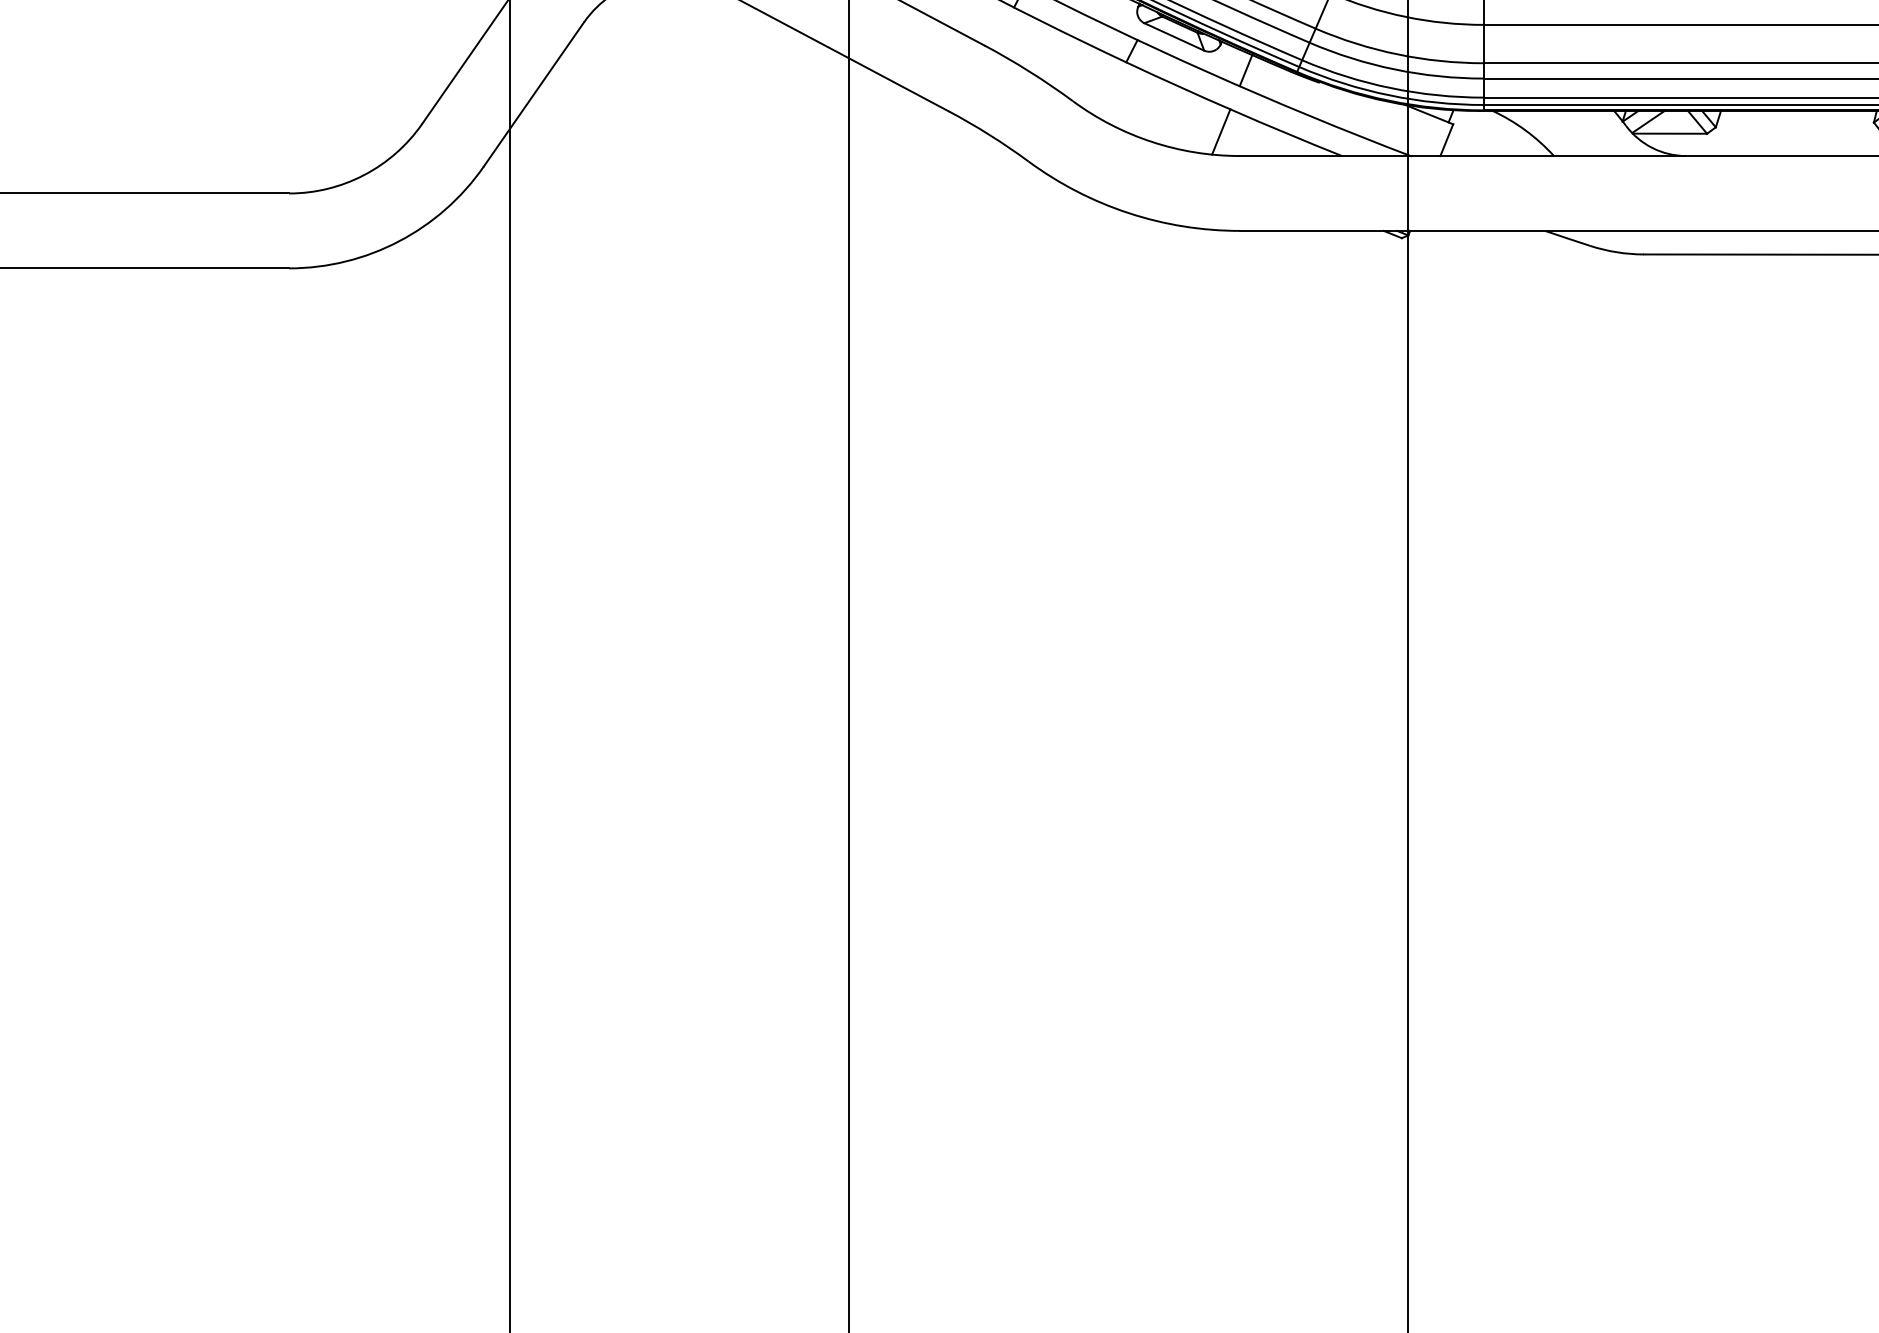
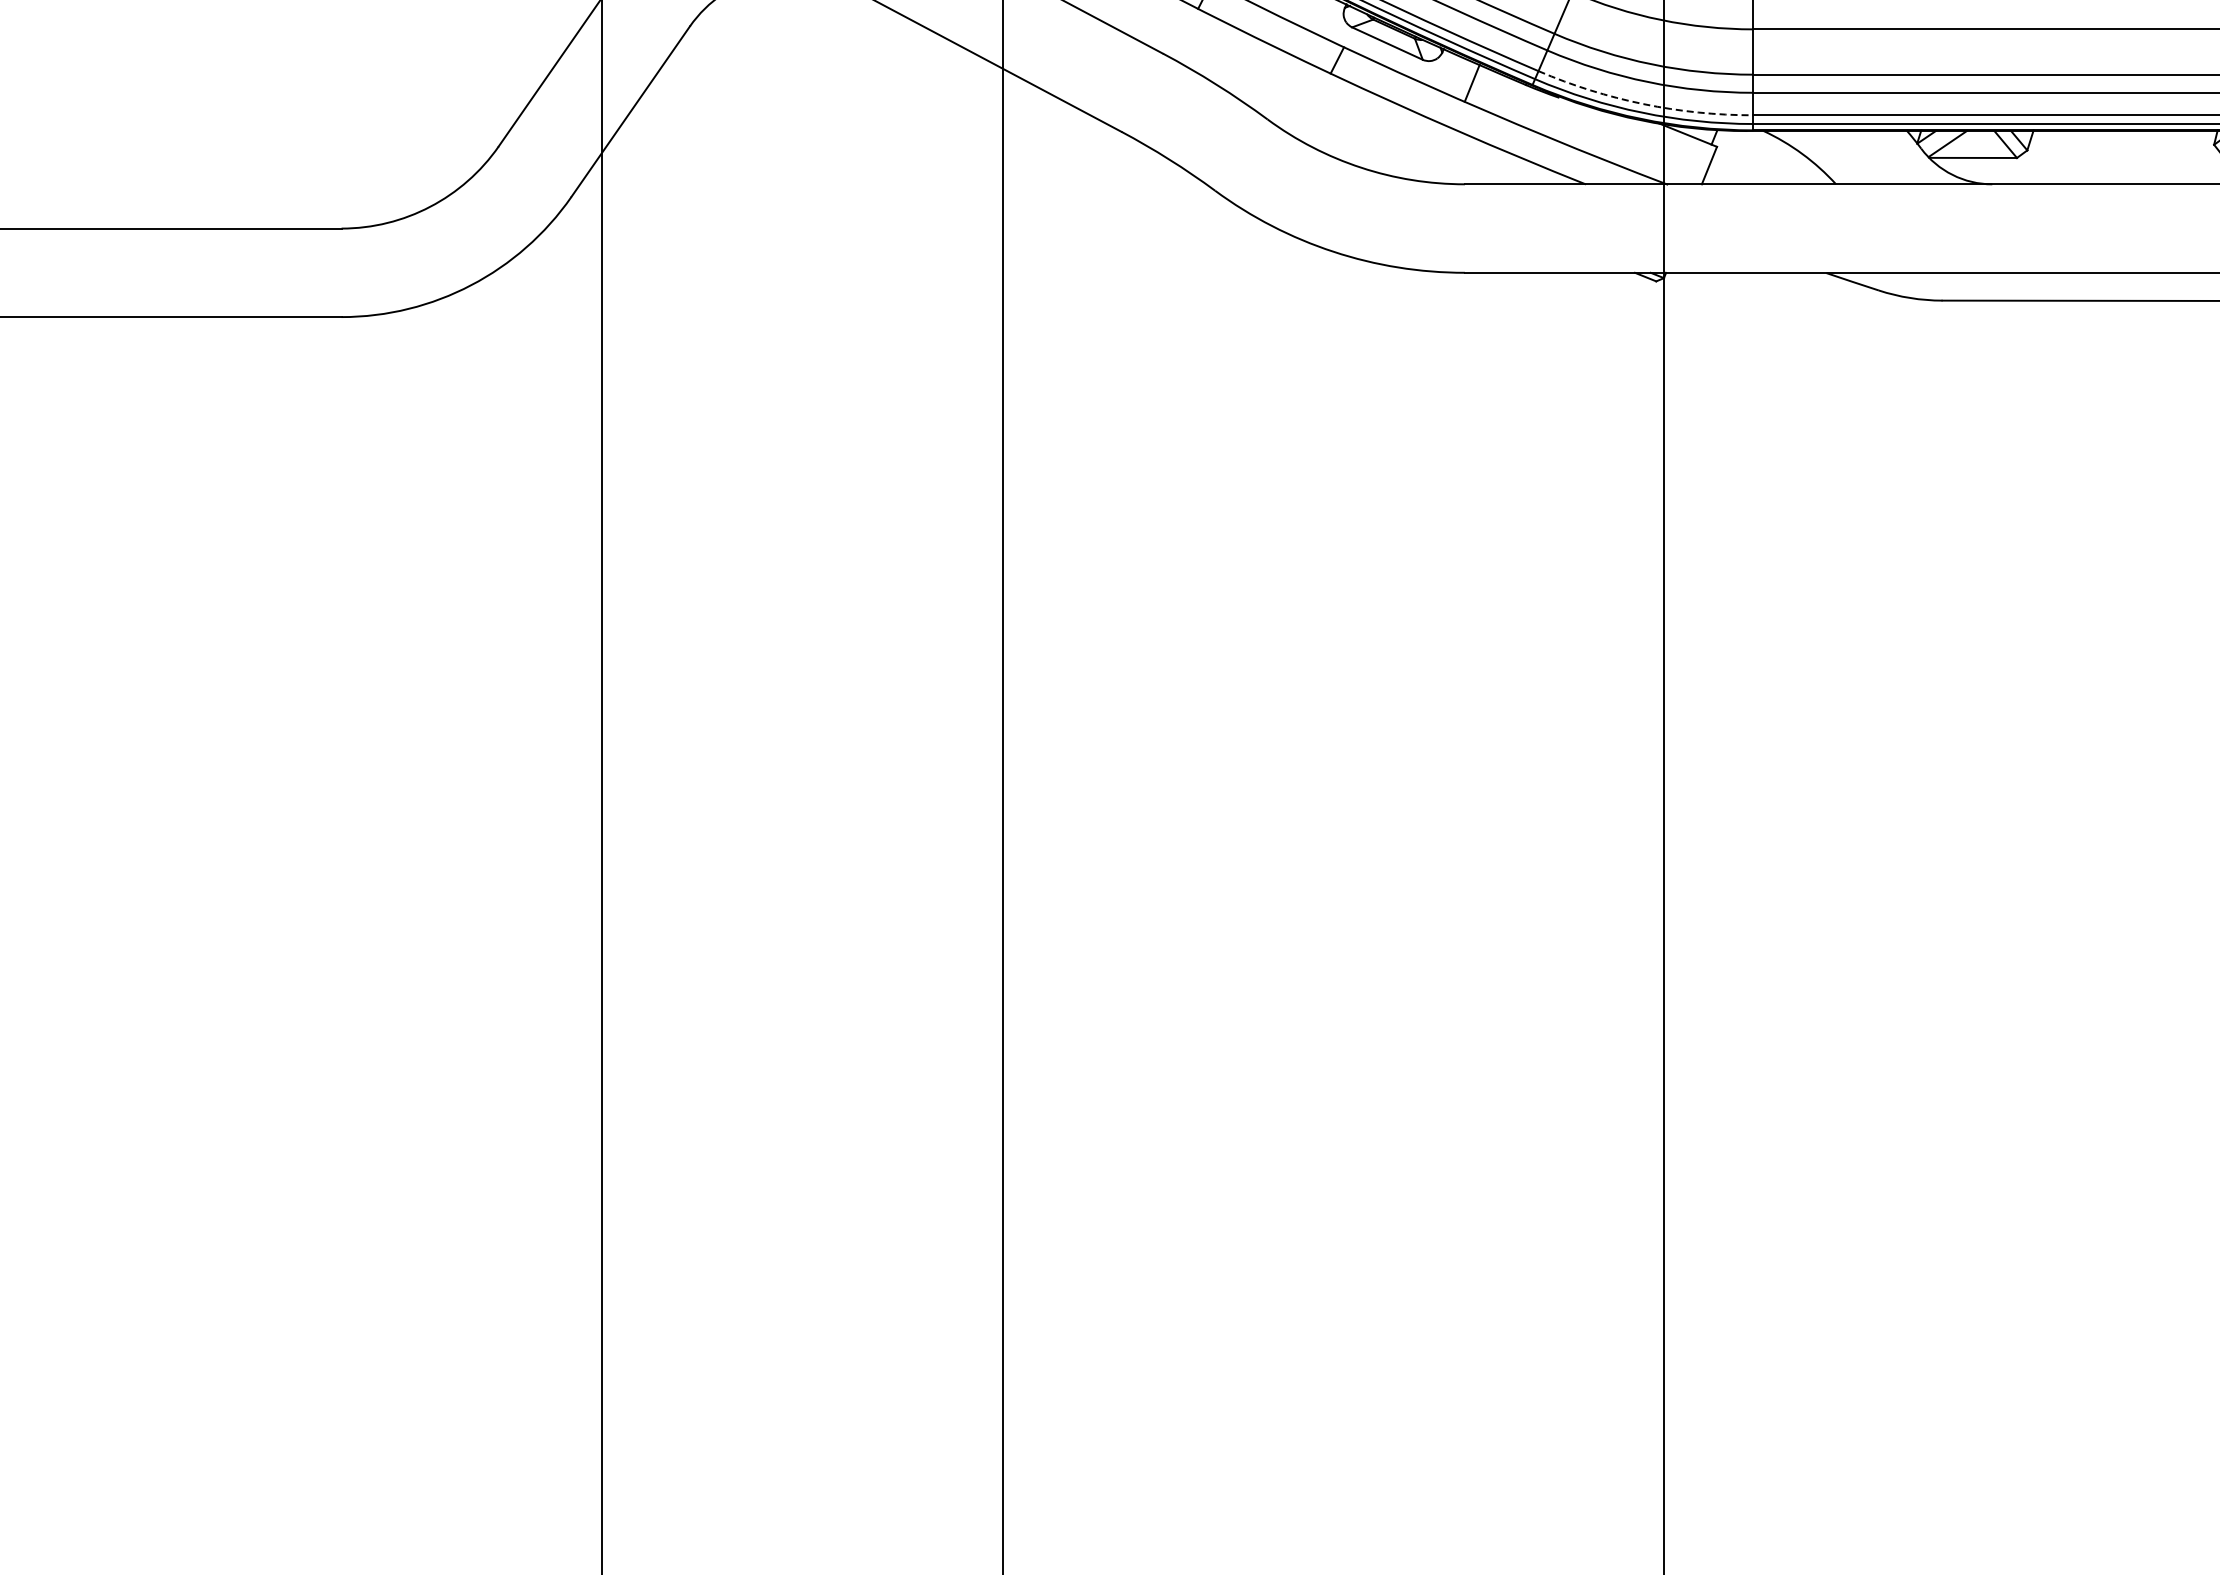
arc: (1391, 88) -> (1643, 104), solid -> dashed
line: (1220, 131) -> (1442, 155), removed

